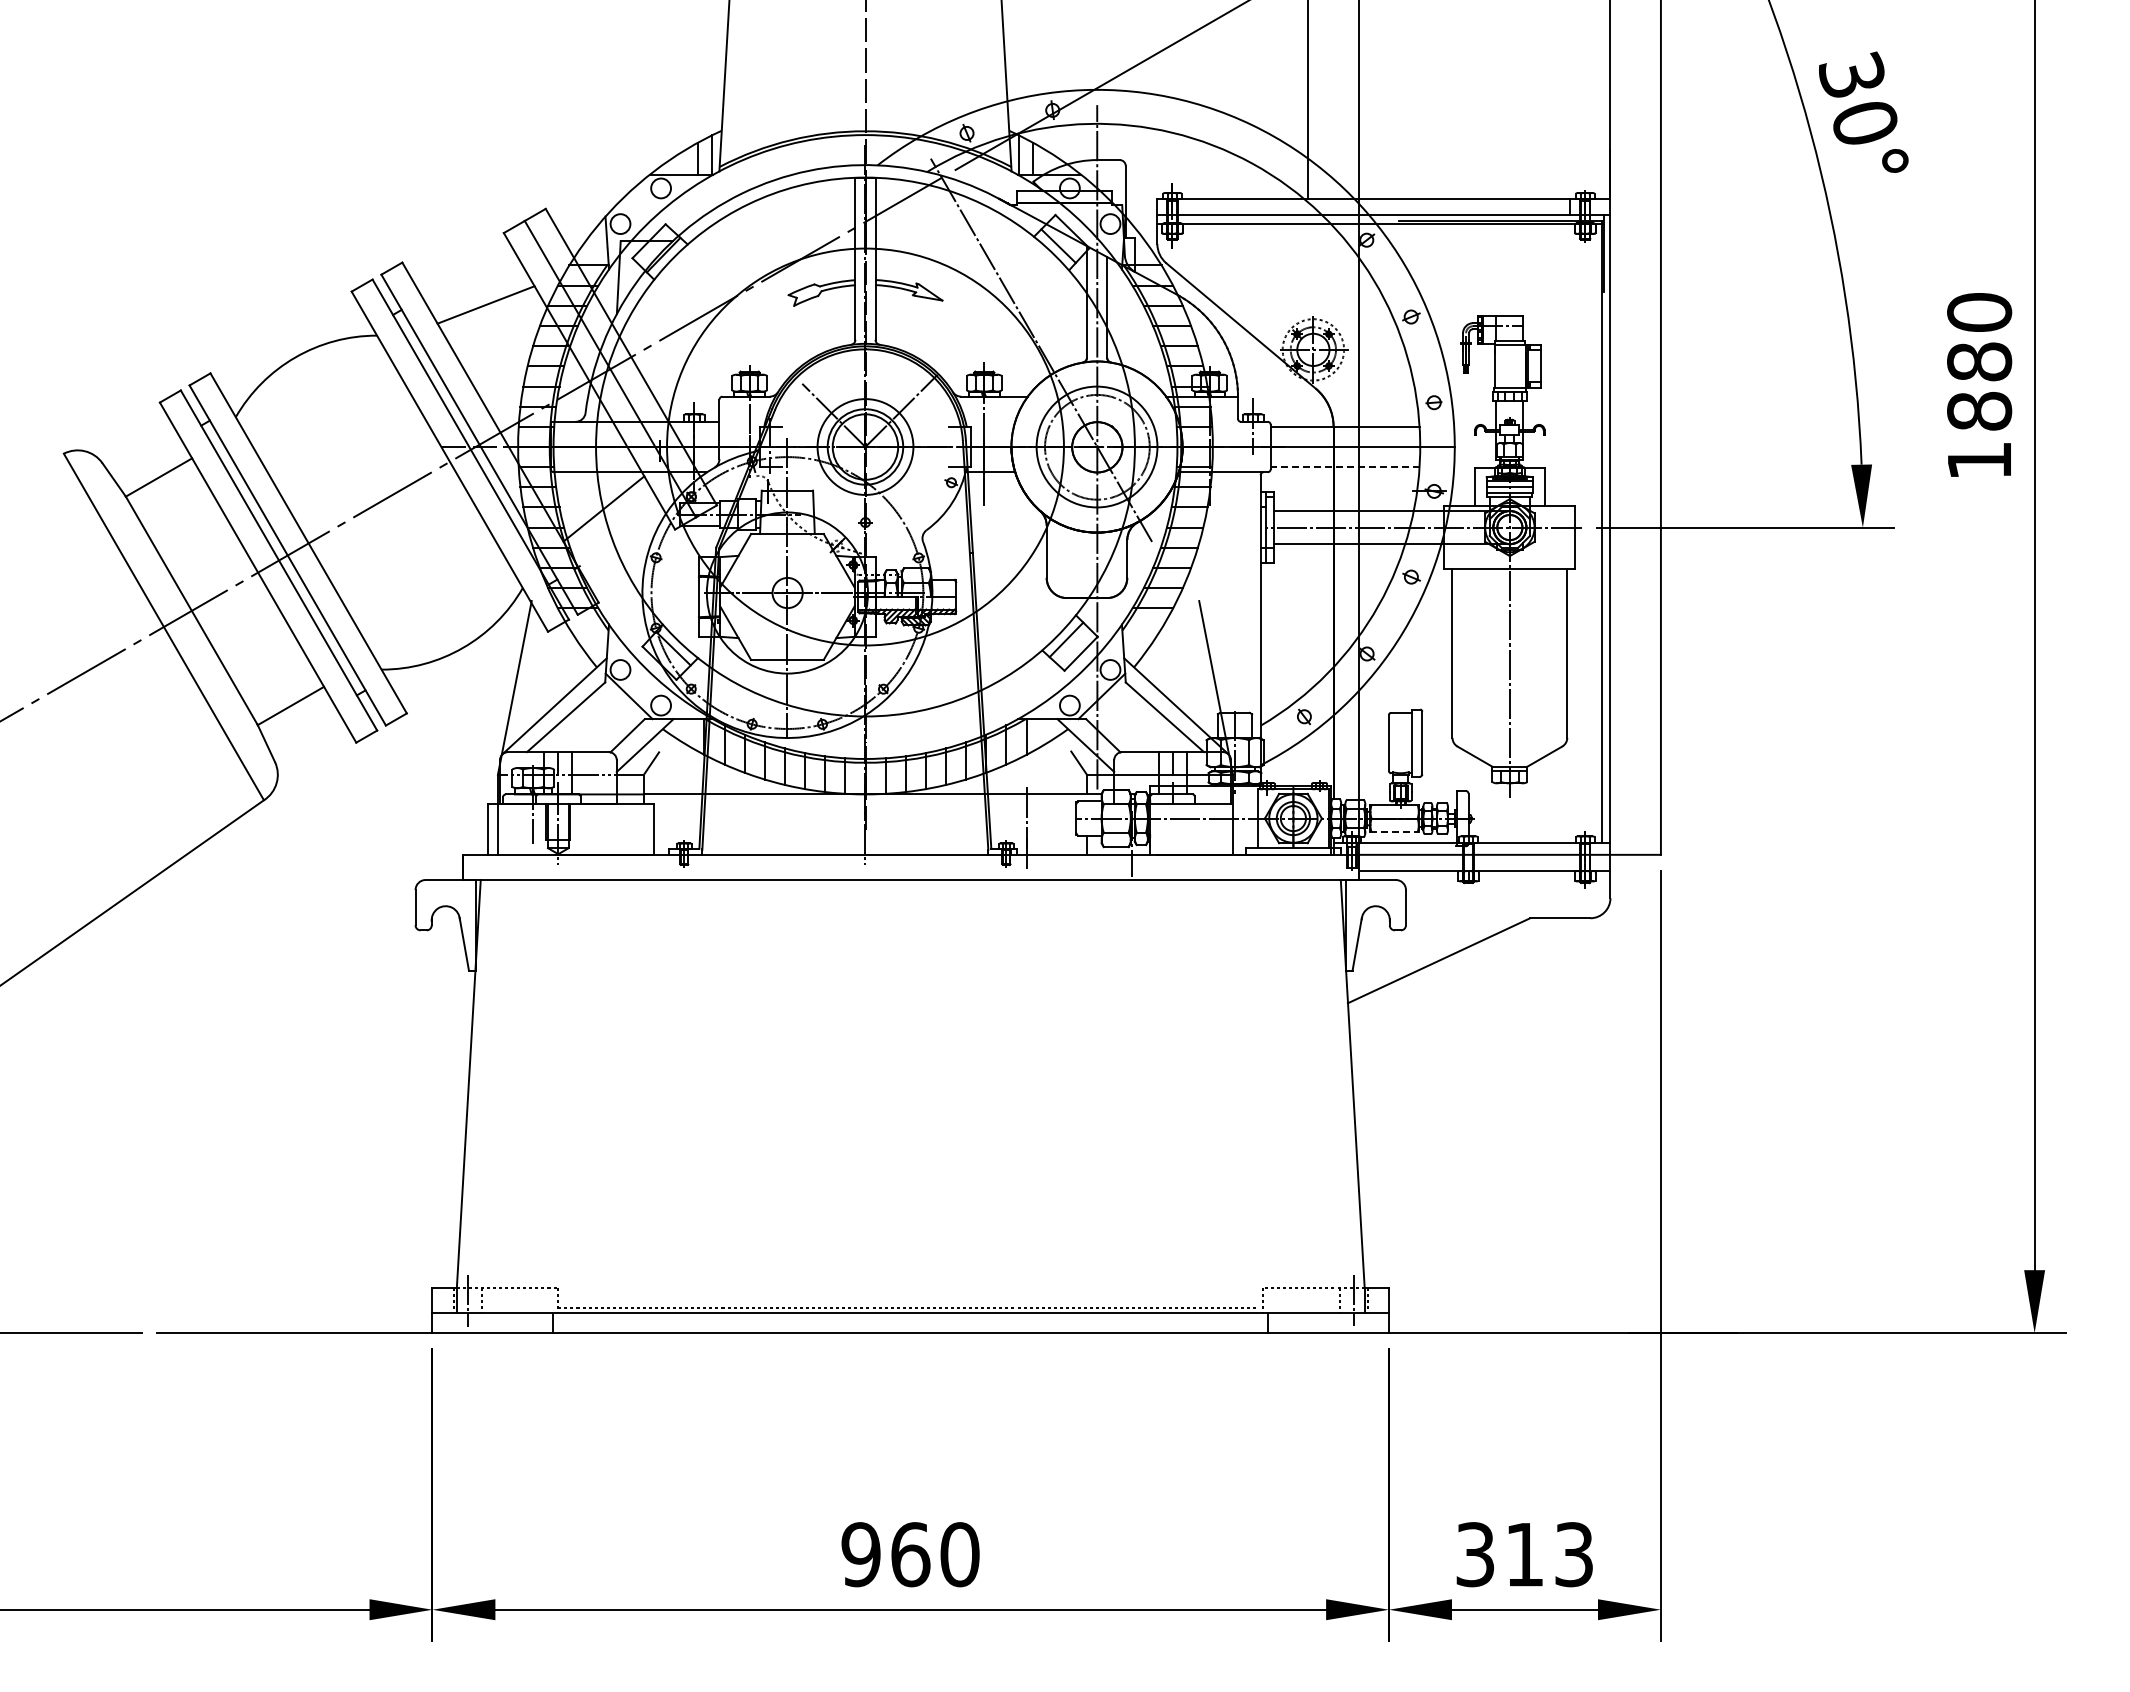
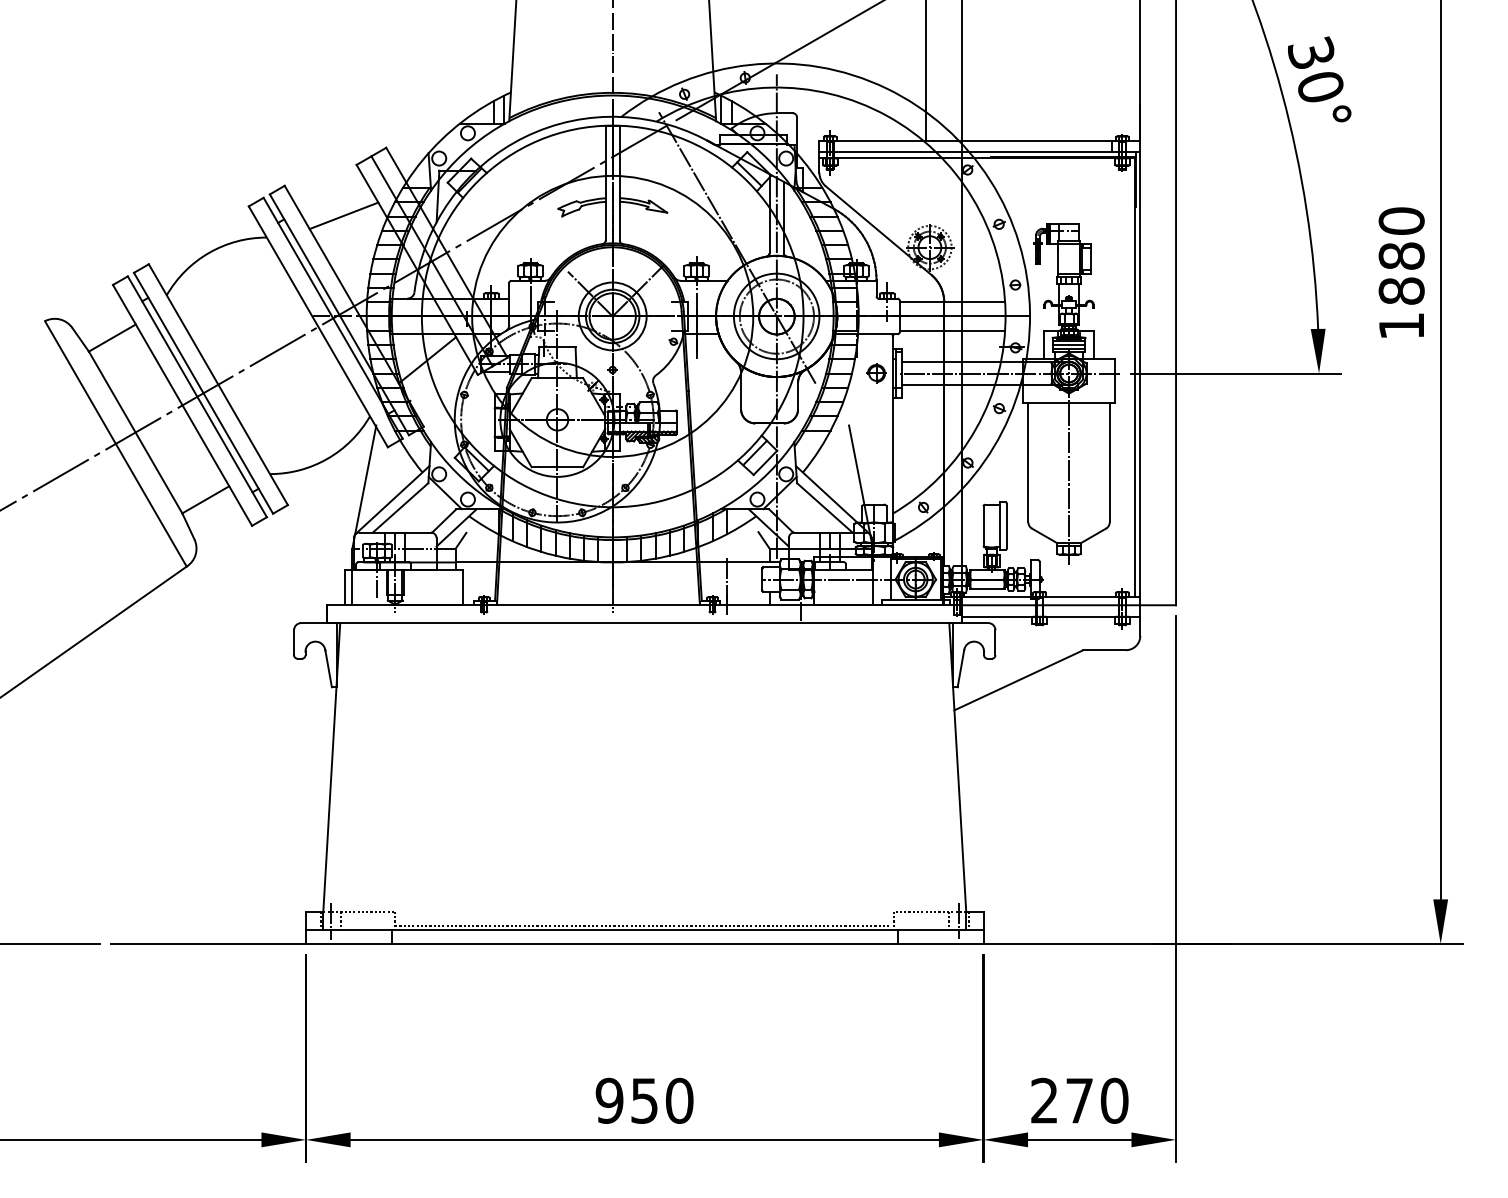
line: (1344, 467) -> (951, 330), dashed -> solid
part: (1237, 527) -> (876, 373), added
line: (1395, 832) -> (988, 589), dashed -> solid
text: (910, 1554) -> (644, 1100), 960 -> 950
text: (1524, 1554) -> (1079, 1100), 313 -> 270

